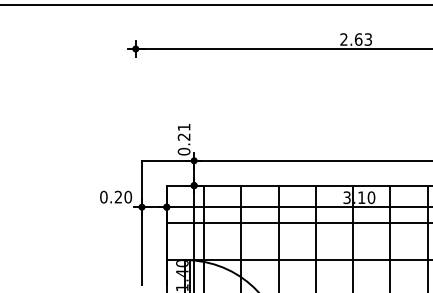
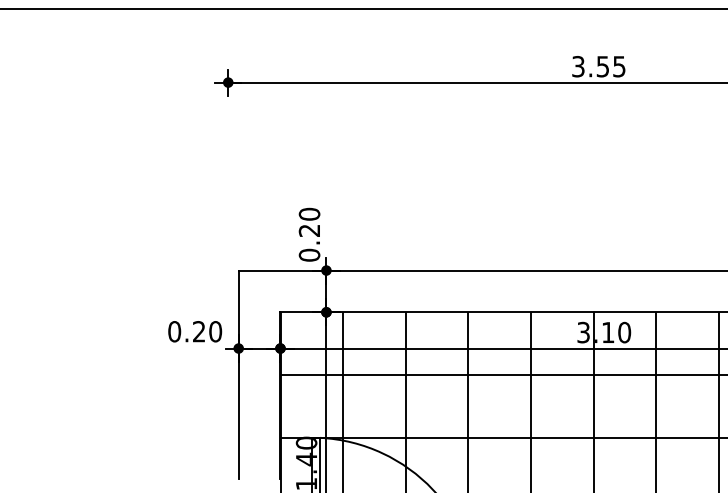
text: (355, 39) -> (597, 66), 2.63 -> 3.55
text: (183, 127) -> (308, 214), 0.21 -> 0.20

